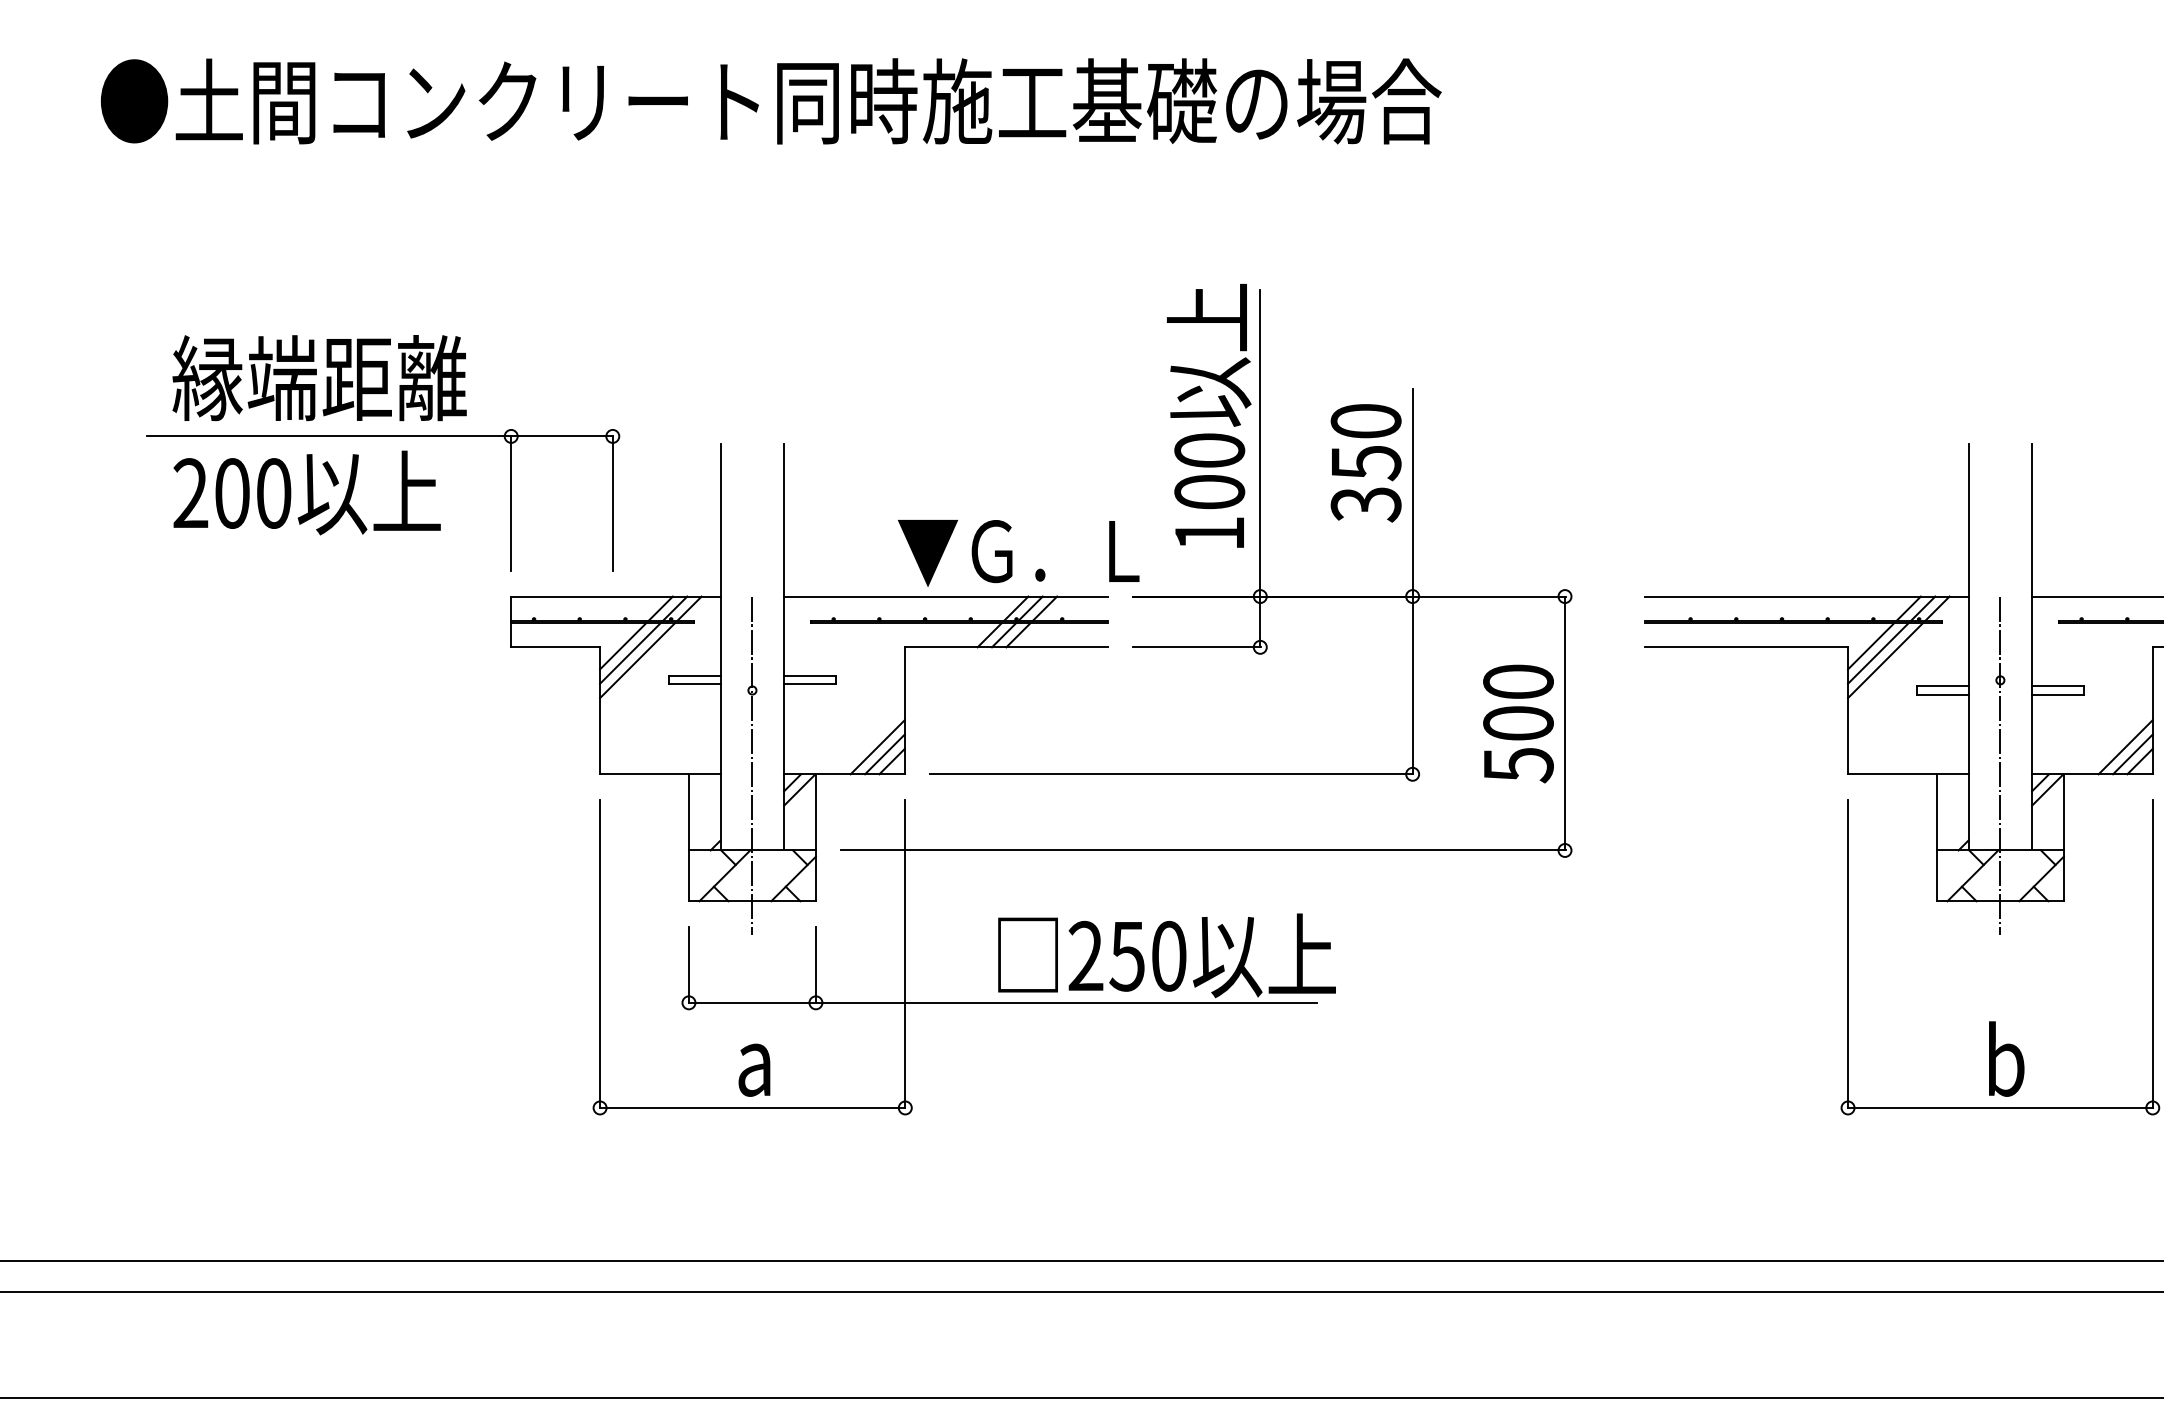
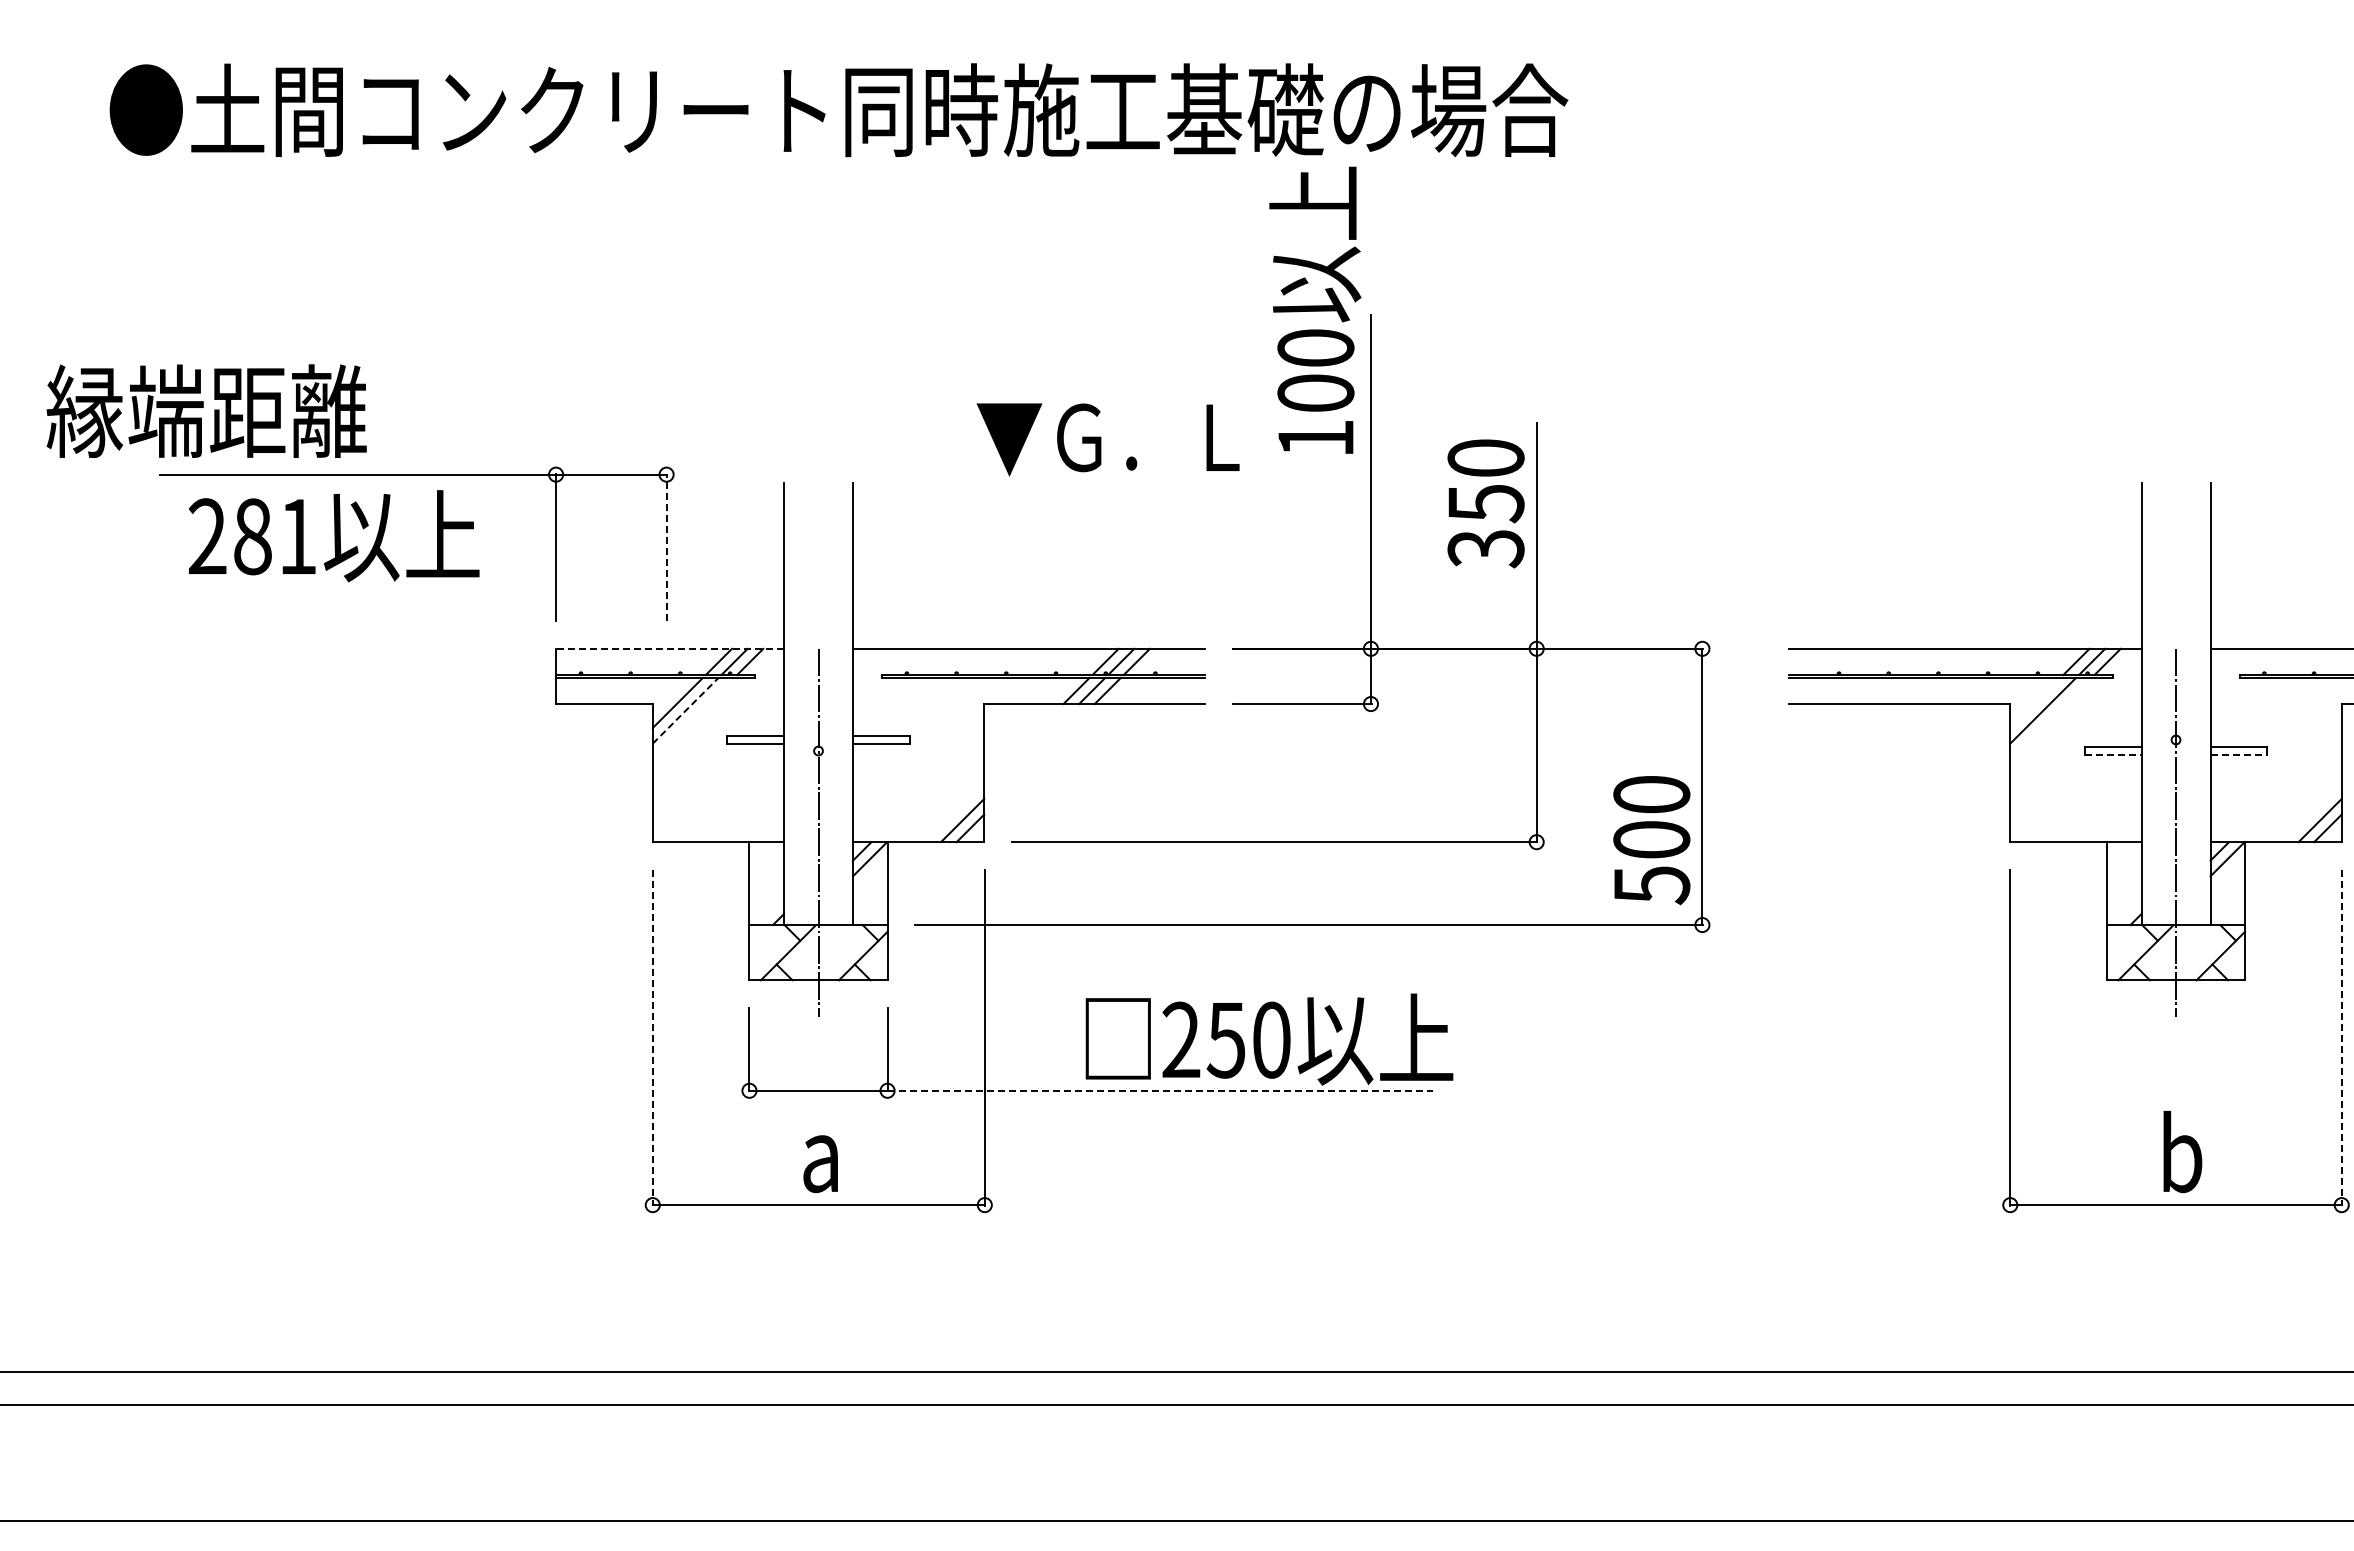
text: (319, 377) -> (206, 410), moved
text: (1209, 415) -> (1315, 309), moved
text: (253, 493) -> (275, 536), 200 -> 281
line: (612, 503) -> (666, 547), solid -> dashed
text: (1018, 553) -> (1107, 439), moved
line: (616, 596) -> (670, 648), solid -> dashed
line: (1871, 645) -> (2035, 702), removed
line: (630, 653) -> (685, 710), solid -> dashed
line: (637, 660) -> (693, 718), removed
line: (1885, 660) -> (2050, 718), removed
line: (1942, 694) -> (2113, 755), solid -> dashed
line: (2058, 694) -> (2239, 755), solid -> dashed
text: (1518, 724) -> (1651, 840), moved
line: (877, 747) -> (954, 812), removed
line: (2124, 747) -> (2311, 812), removed
line: (599, 953) -> (652, 1037), solid -> dashed
line: (2152, 953) -> (2341, 1037), solid -> dashed
line: (1066, 1002) -> (1160, 1090), solid -> dashed

